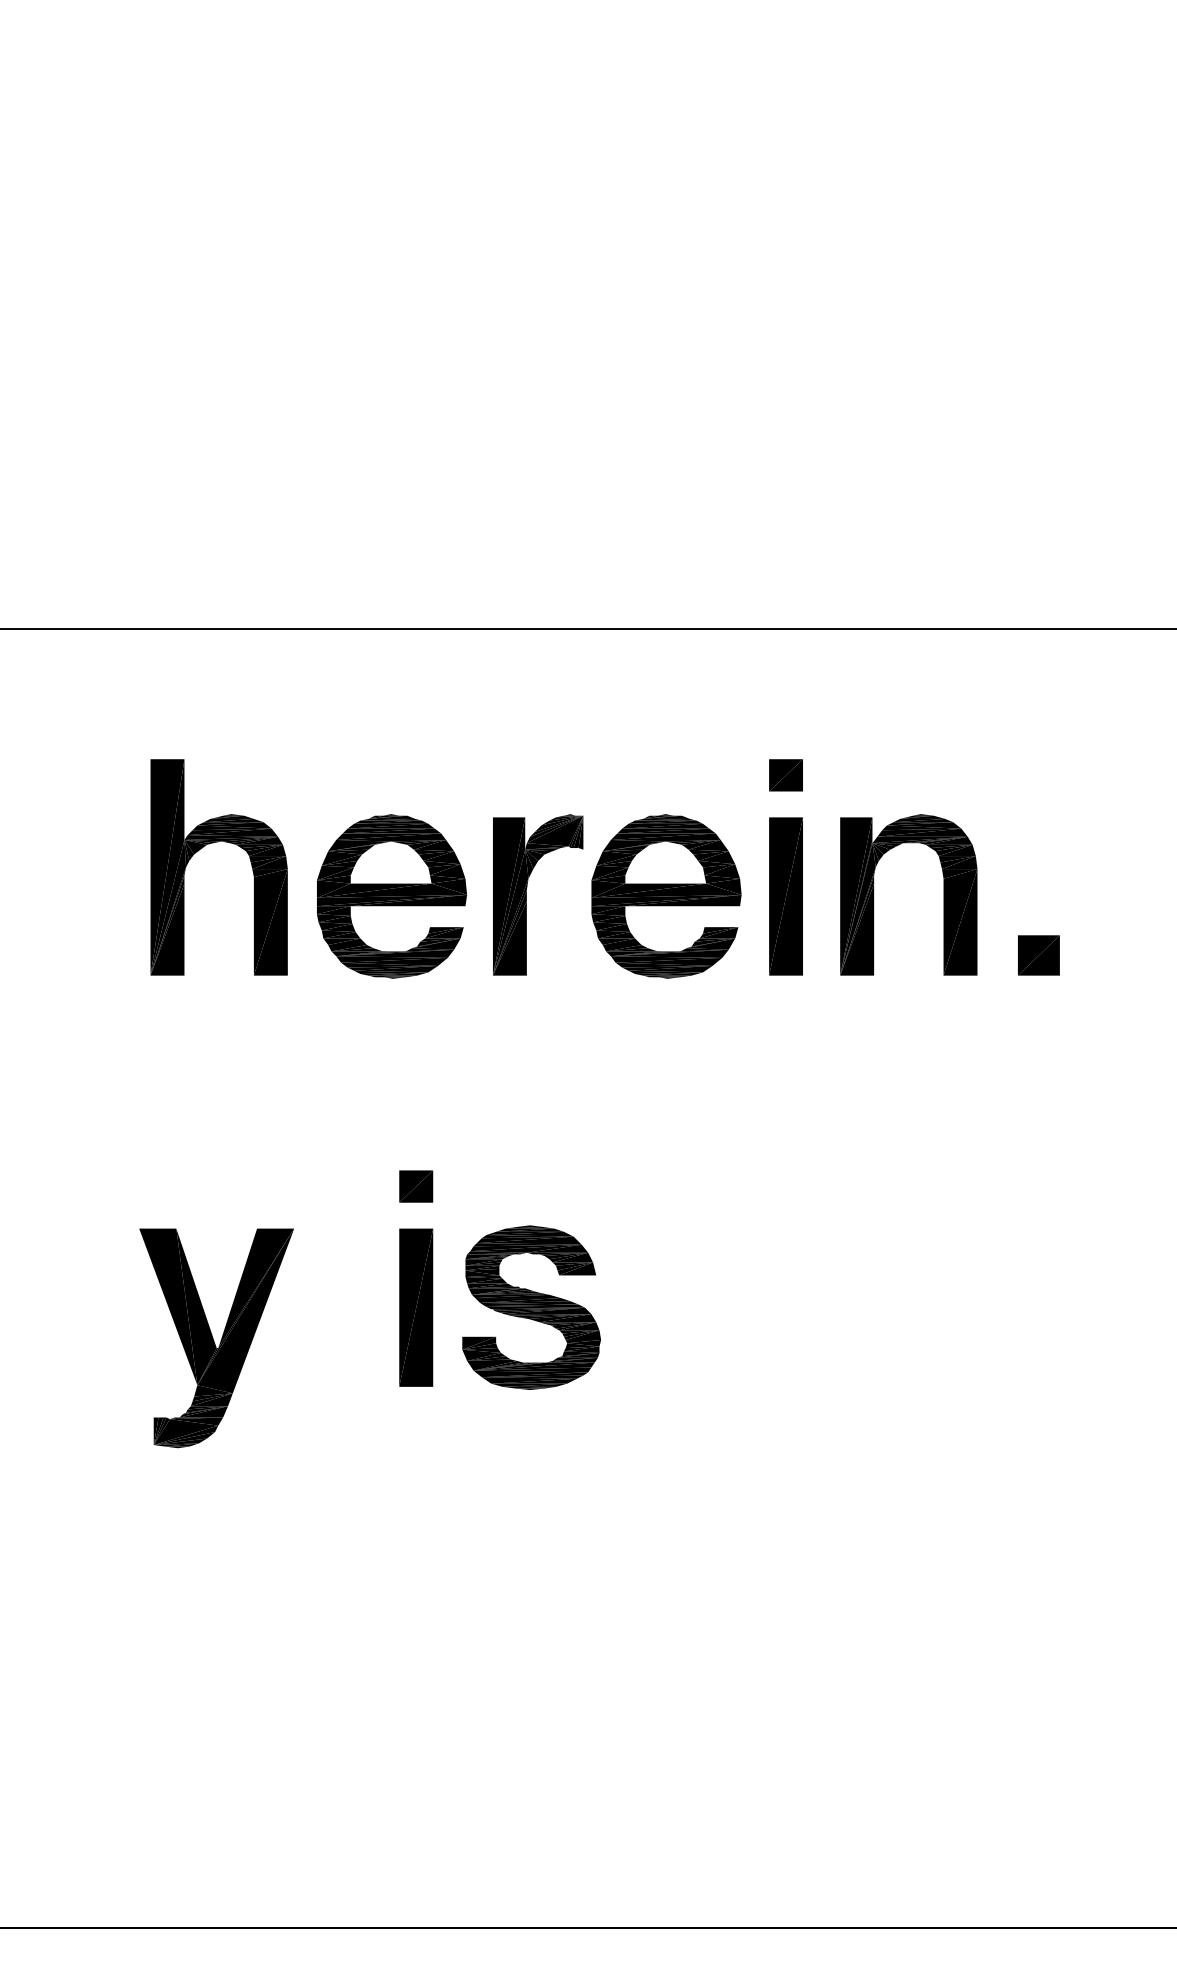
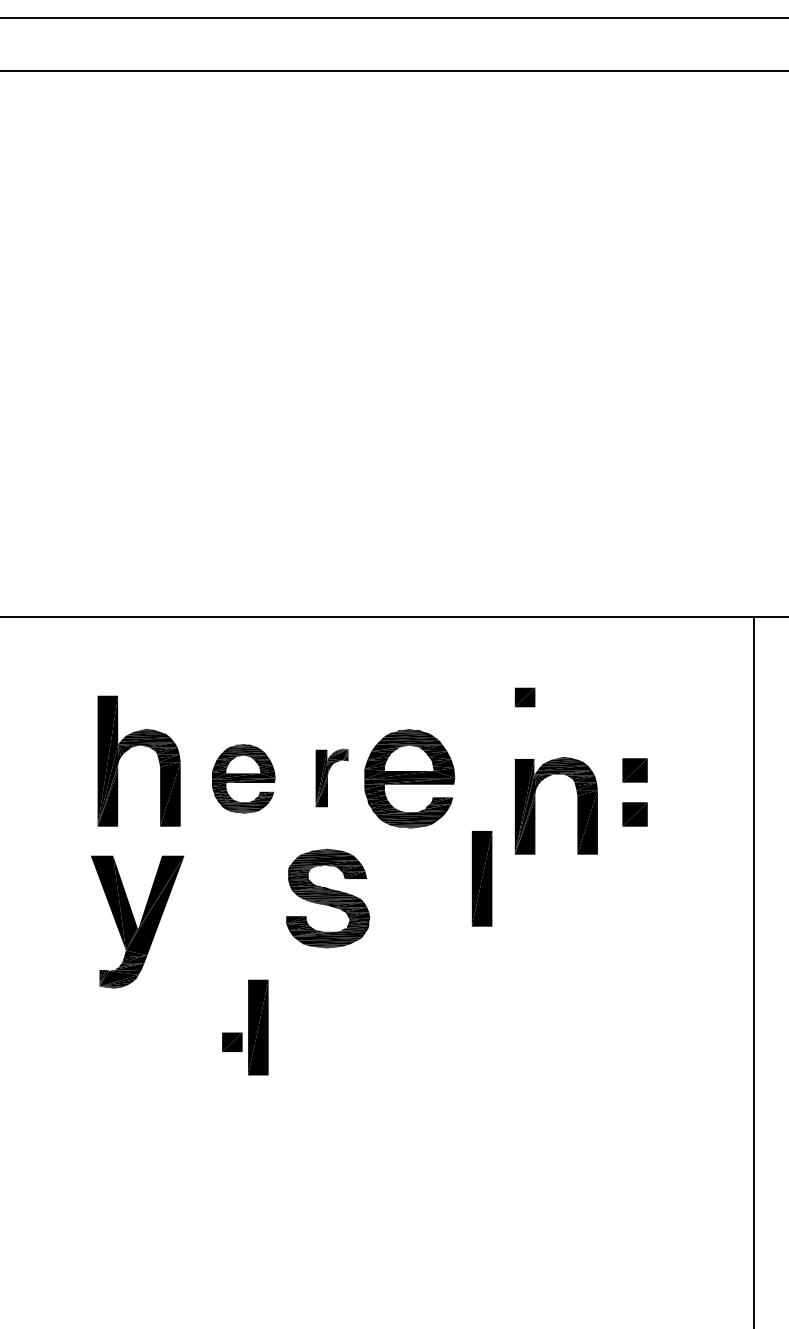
part: (785, 775) -> (524, 697), moved
part: (1037, 882) -> (634, 770), added
part: (537, 894) -> (331, 777), size x0.6
part: (874, 894) -> (535, 805), moved
part: (391, 895) -> (243, 778), size x0.7
part: (785, 895) -> (481, 878), moved
part: (416, 1185) -> (232, 1041), moved
part: (532, 1307) -> (328, 898), moved
part: (216, 1337) -> (137, 921), moved

